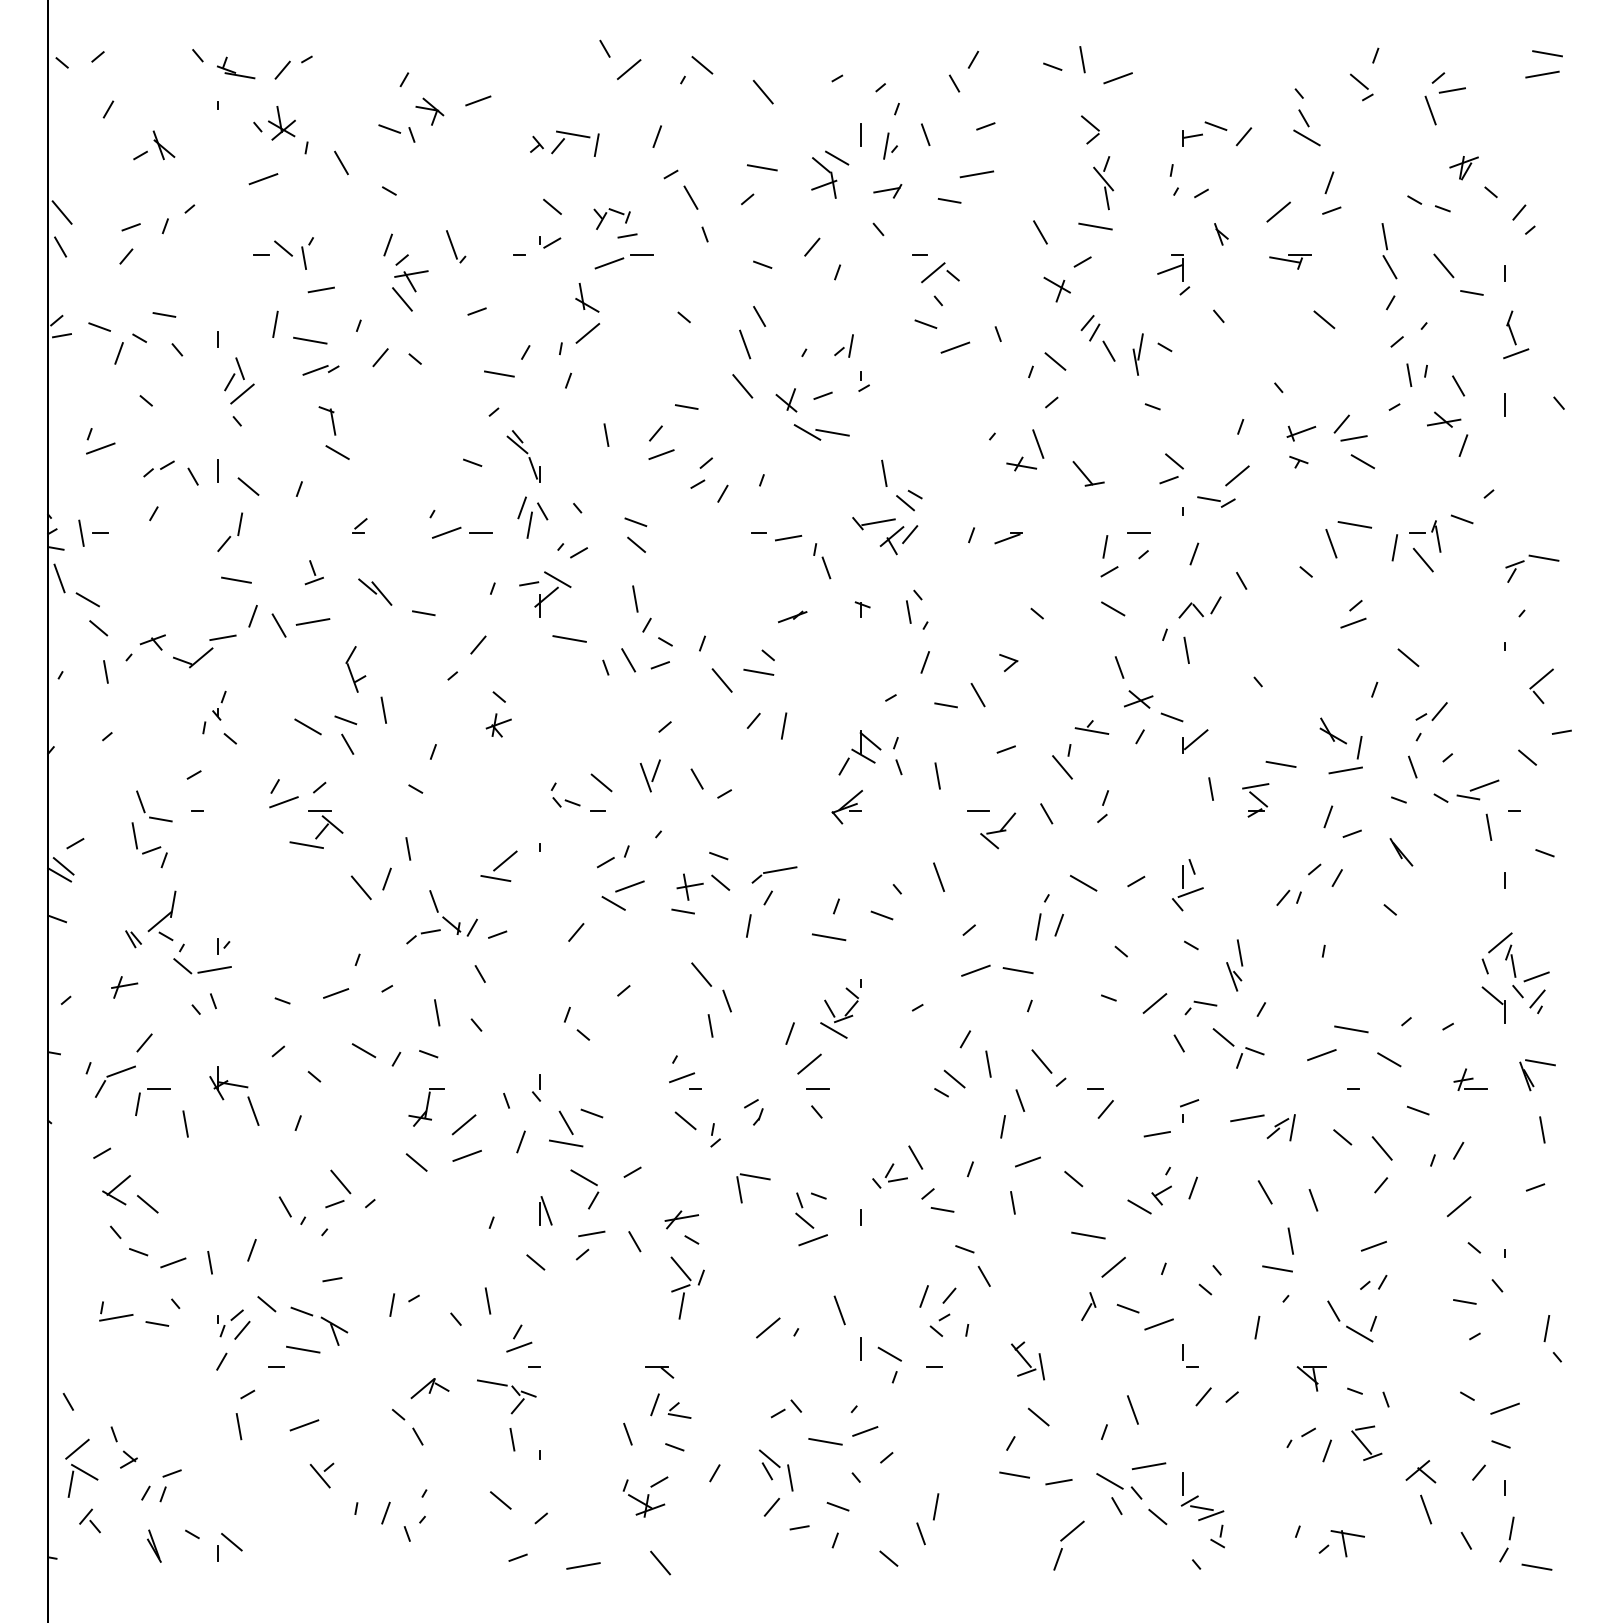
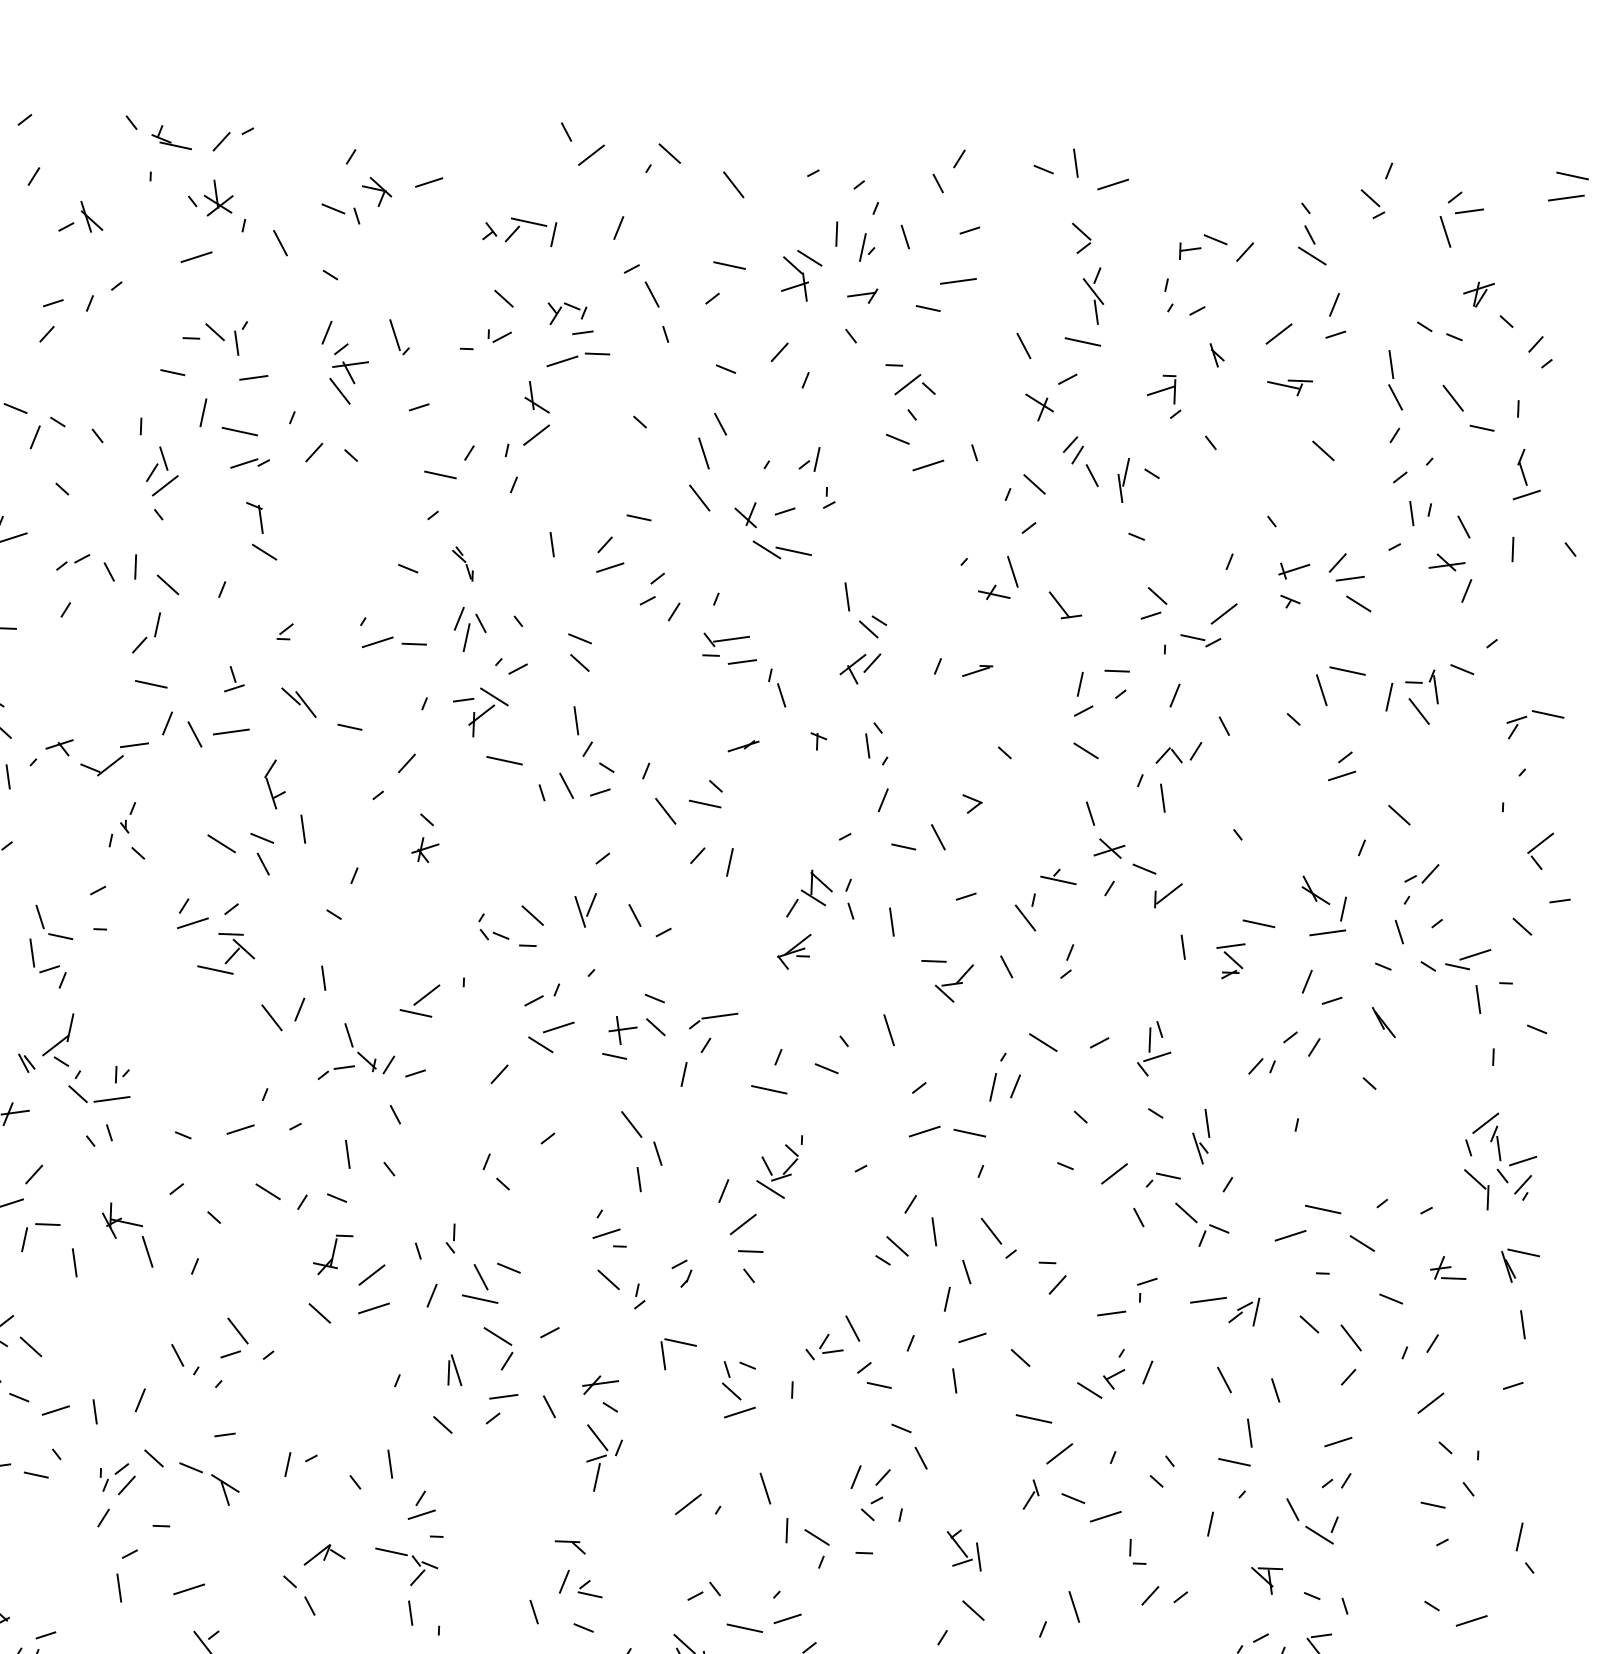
line: (164, 314) -> (172, 372), moved
part: (523, 456) -> (462, 563), size x0.6
part: (873, 523) -> (726, 640), moved
line: (303, 1349) -> (191, 1508), removed

